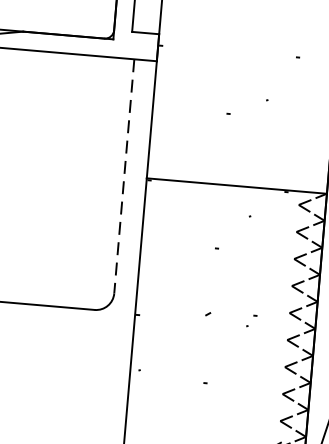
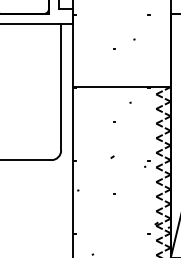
line: (124, 177) -> (61, 87), dashed -> solid
part: (252, 320) -> (147, 163), moved

